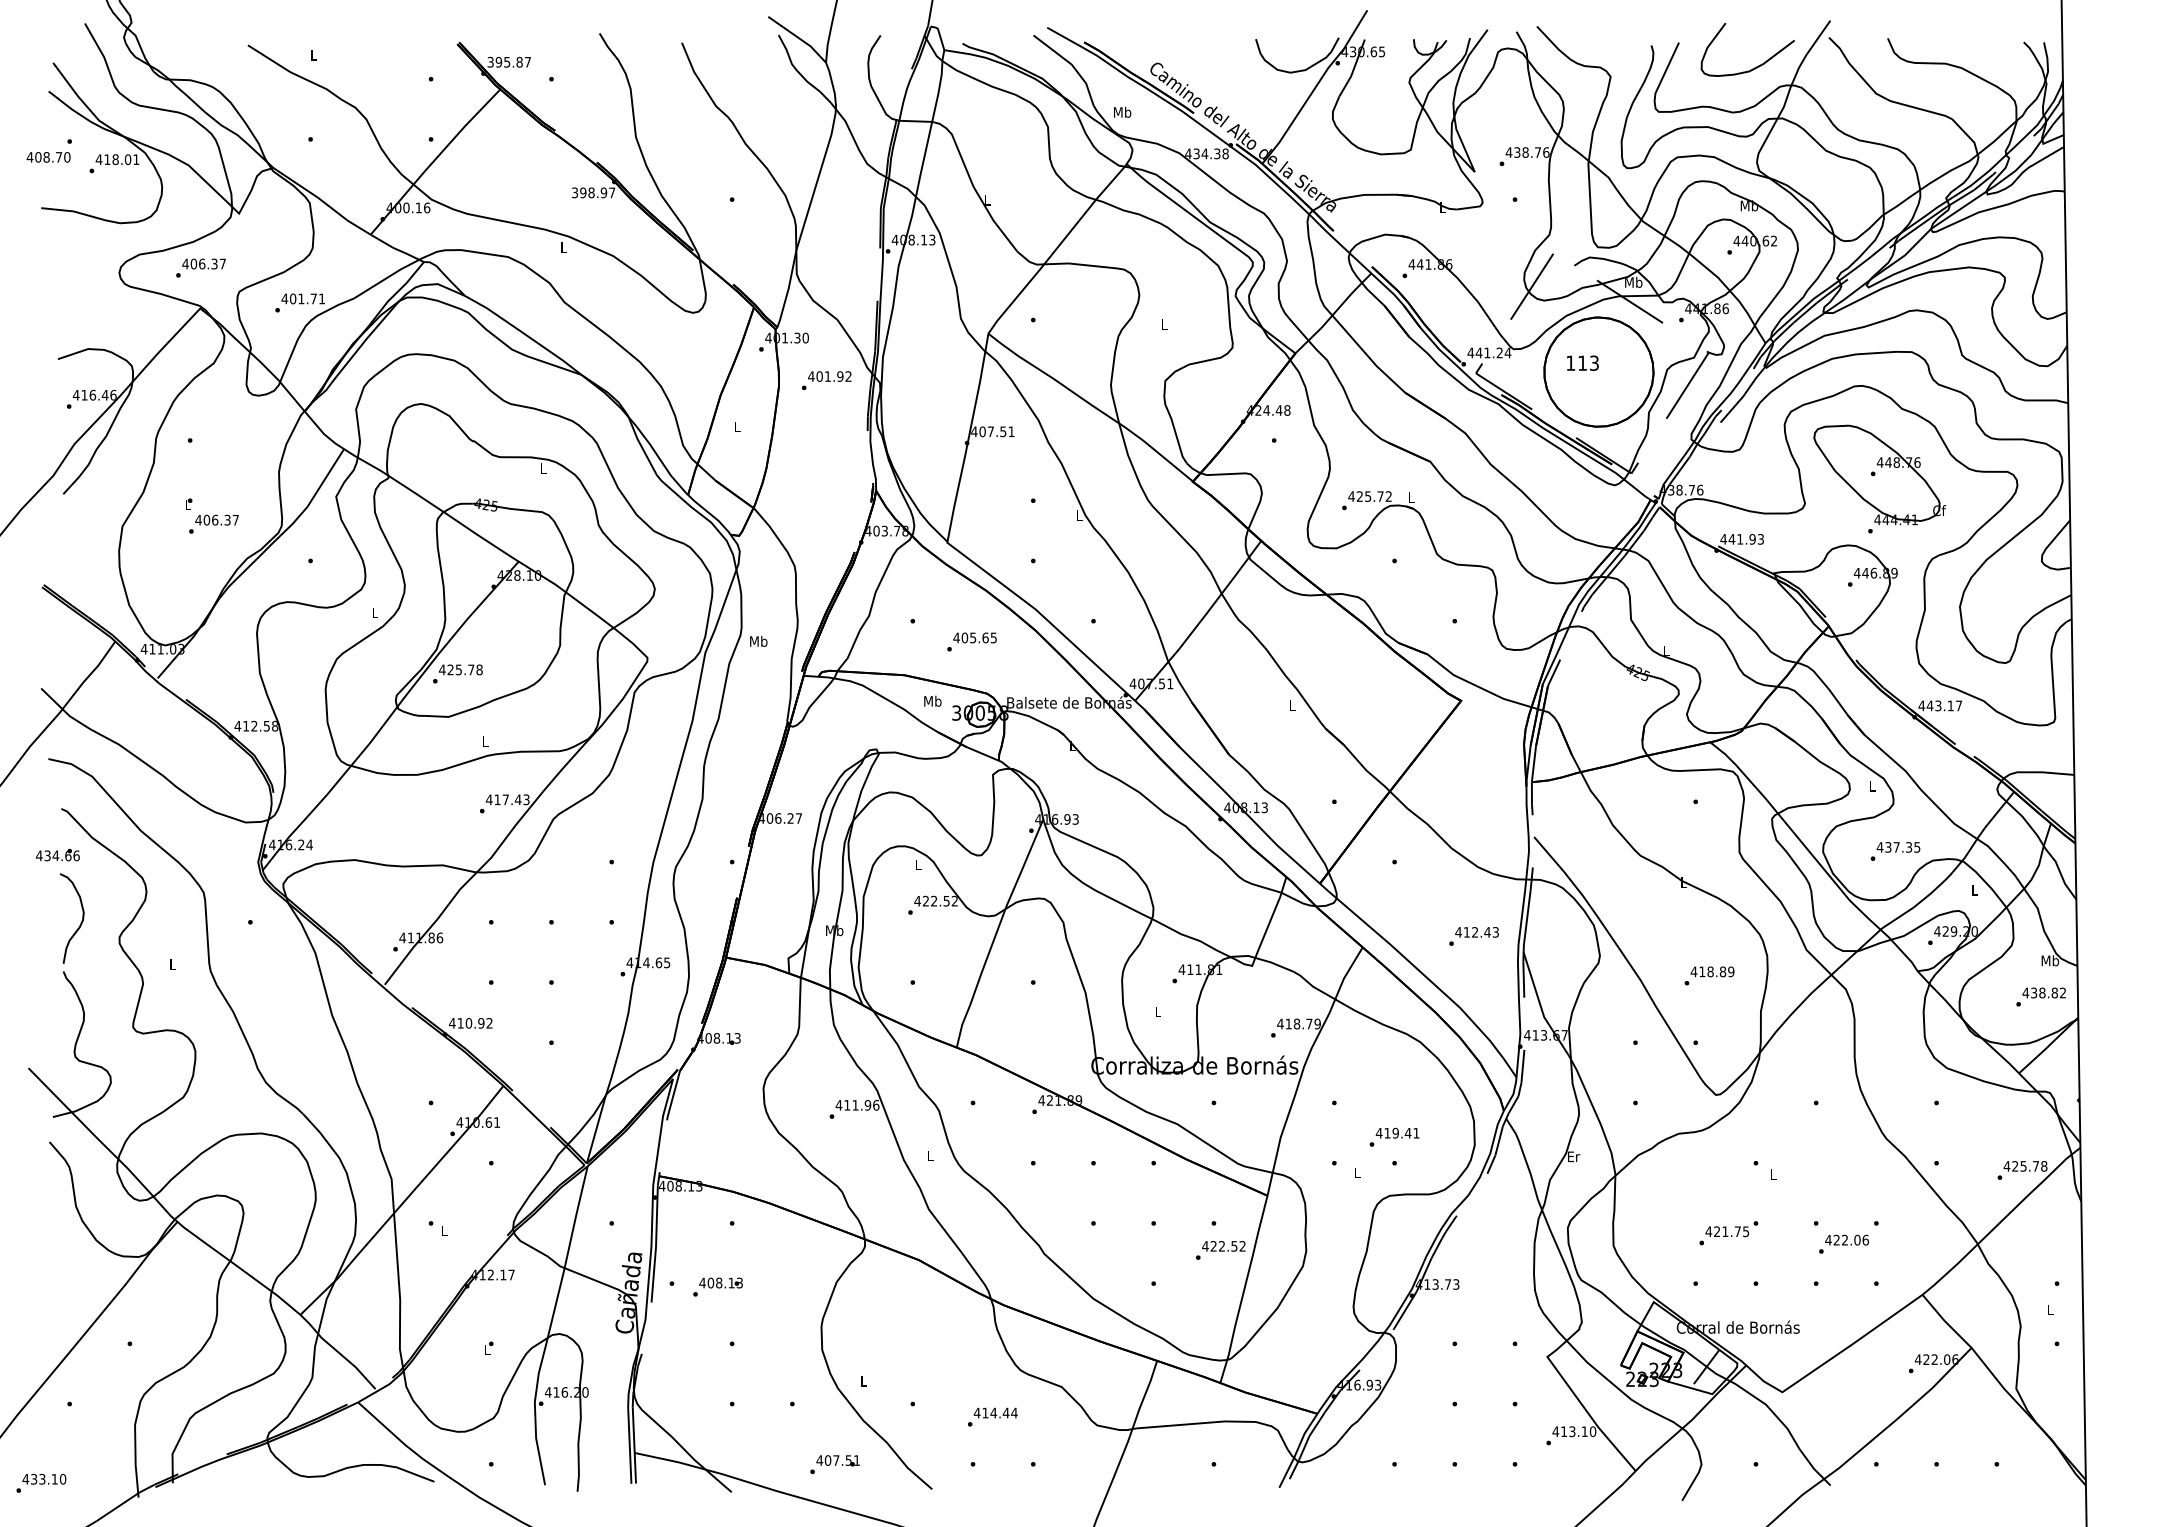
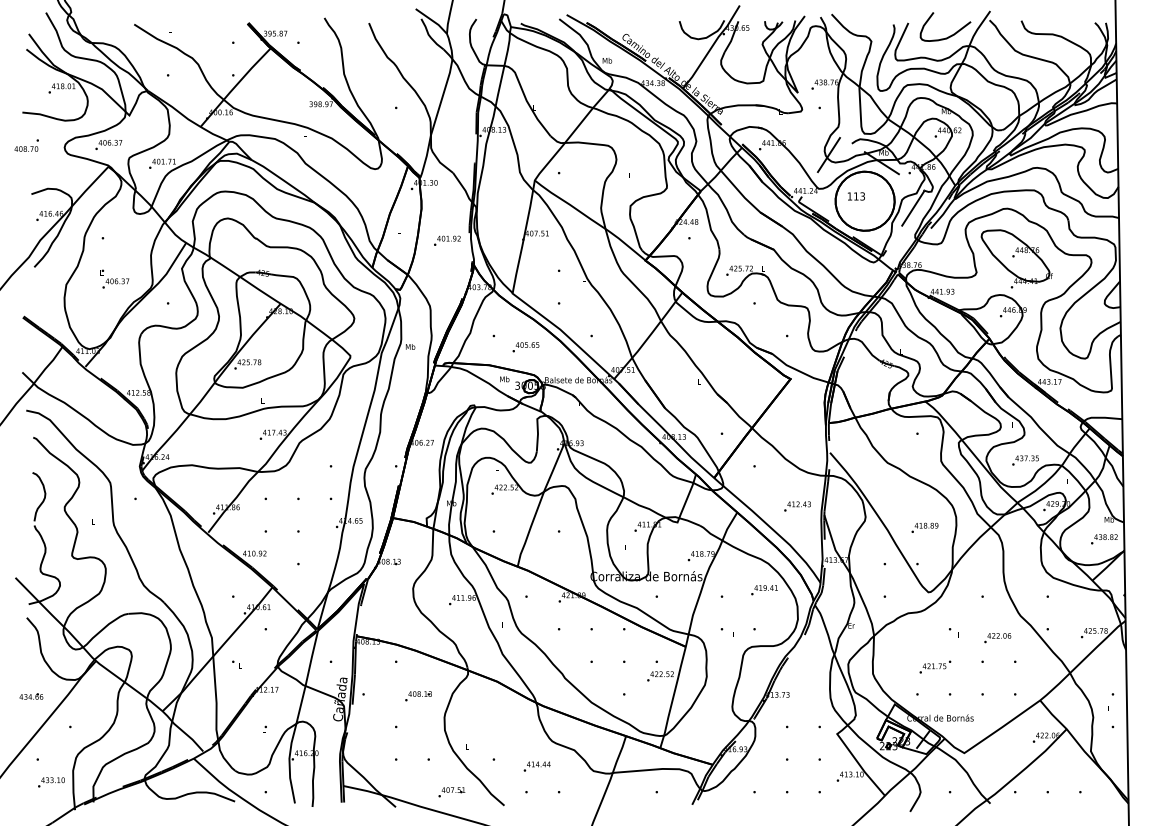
text: (48, 150) -> (26, 145), moved
text: (826, 379) -> (447, 240), moved
text: (58, 854) -> (31, 696), moved
text: (1394, 1137) -> (764, 590), moved
text: (1843, 1245) -> (997, 638), moved
text: (717, 1287) -> (418, 696), moved
text: (41, 1483) -> (51, 782), moved

